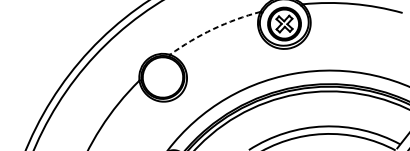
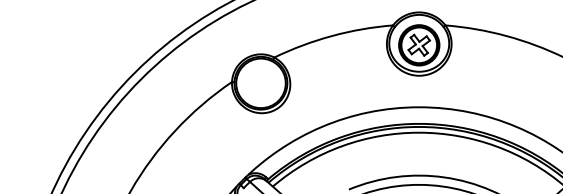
arc: (213, 28) -> (332, 35), dashed -> solid

